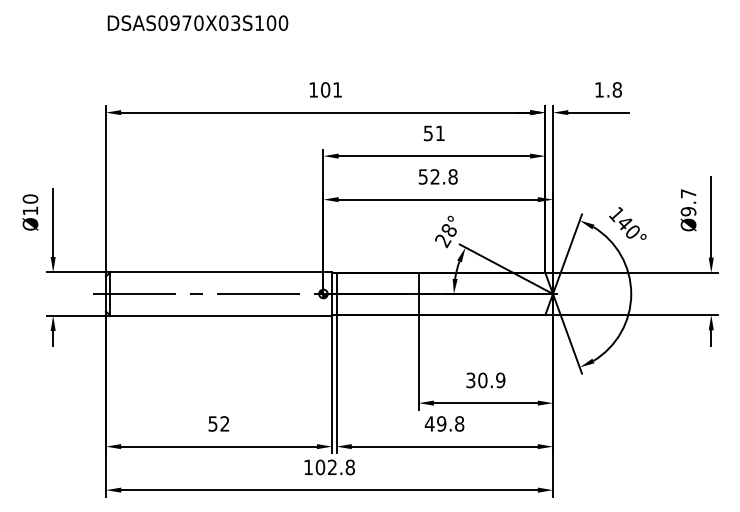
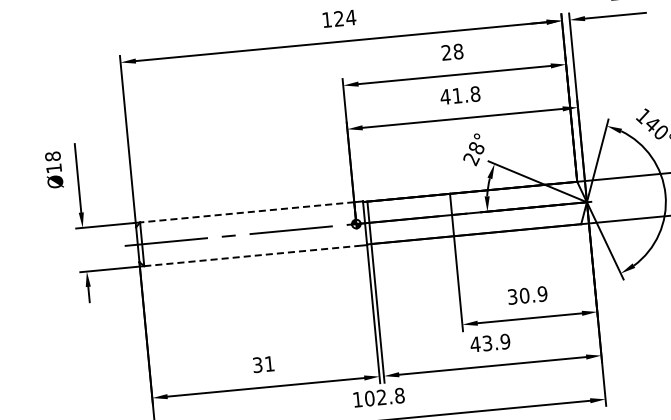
text: (331, 89) -> (344, 17), 101 -> 124
text: (433, 133) -> (451, 52), 51 -> 28
text: (428, 176) -> (450, 96), 52.8 -> 41.8
text: (30, 198) -> (52, 155), Ø10 -> Ø18
line: (216, 272) -> (246, 212), solid -> dashed
line: (216, 315) -> (250, 255), solid -> dashed
text: (219, 423) -> (264, 364), 52 -> 31
text: (450, 423) -> (496, 342), 49.8 -> 43.9

